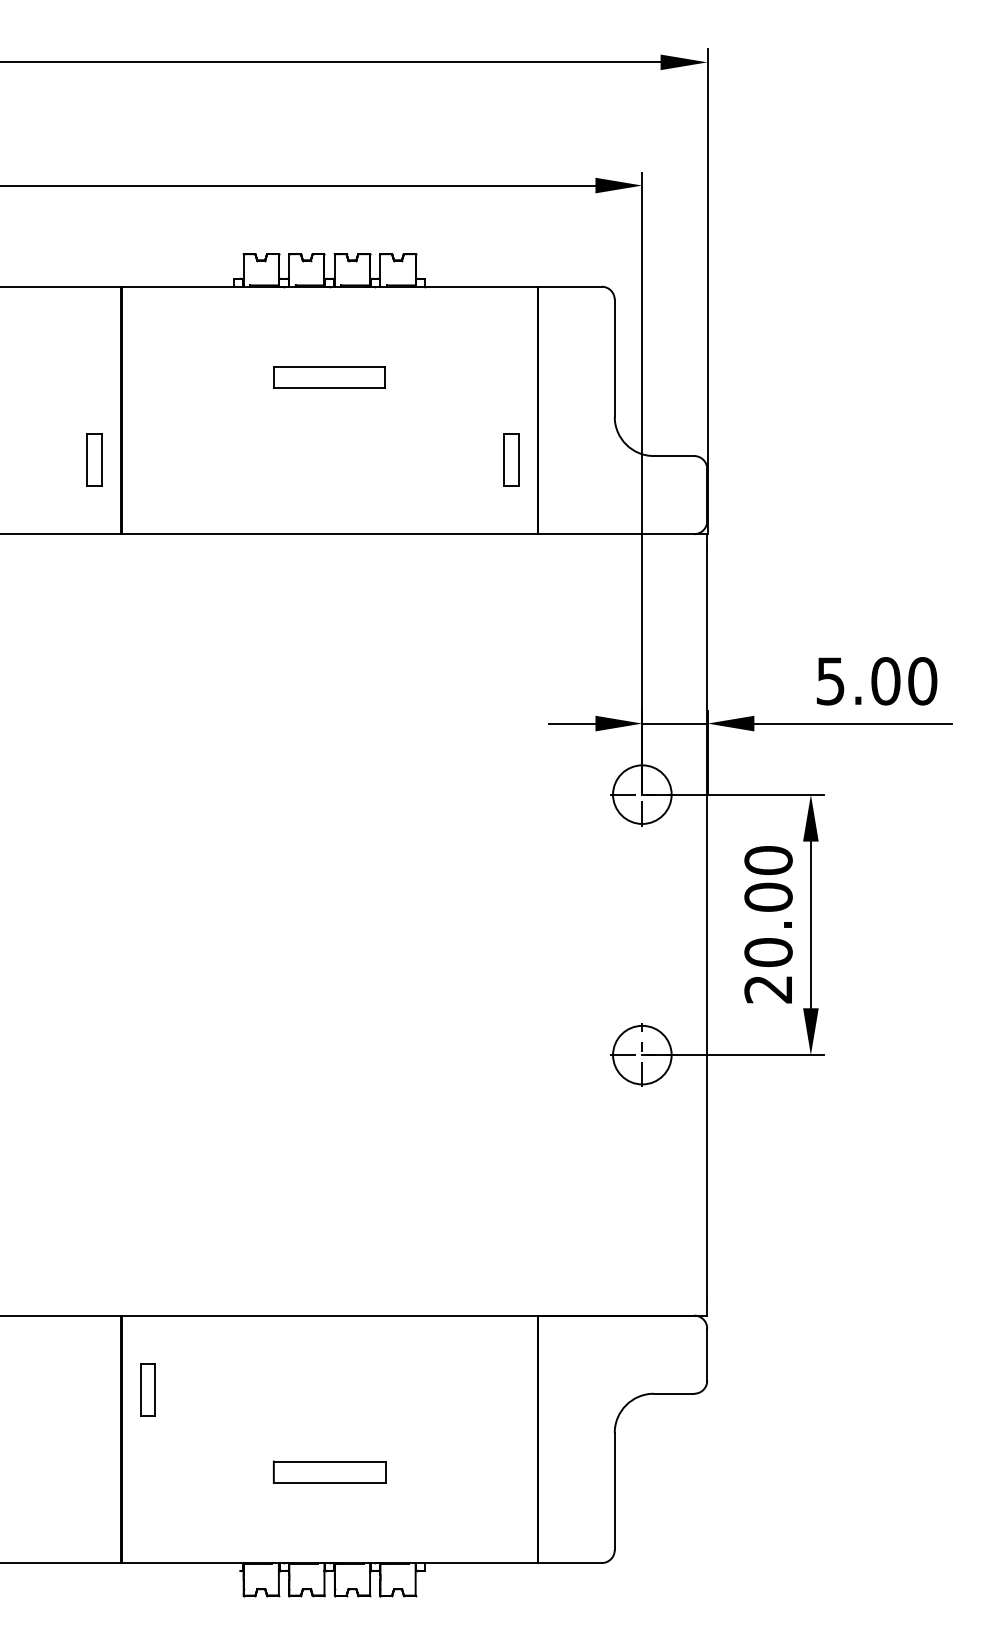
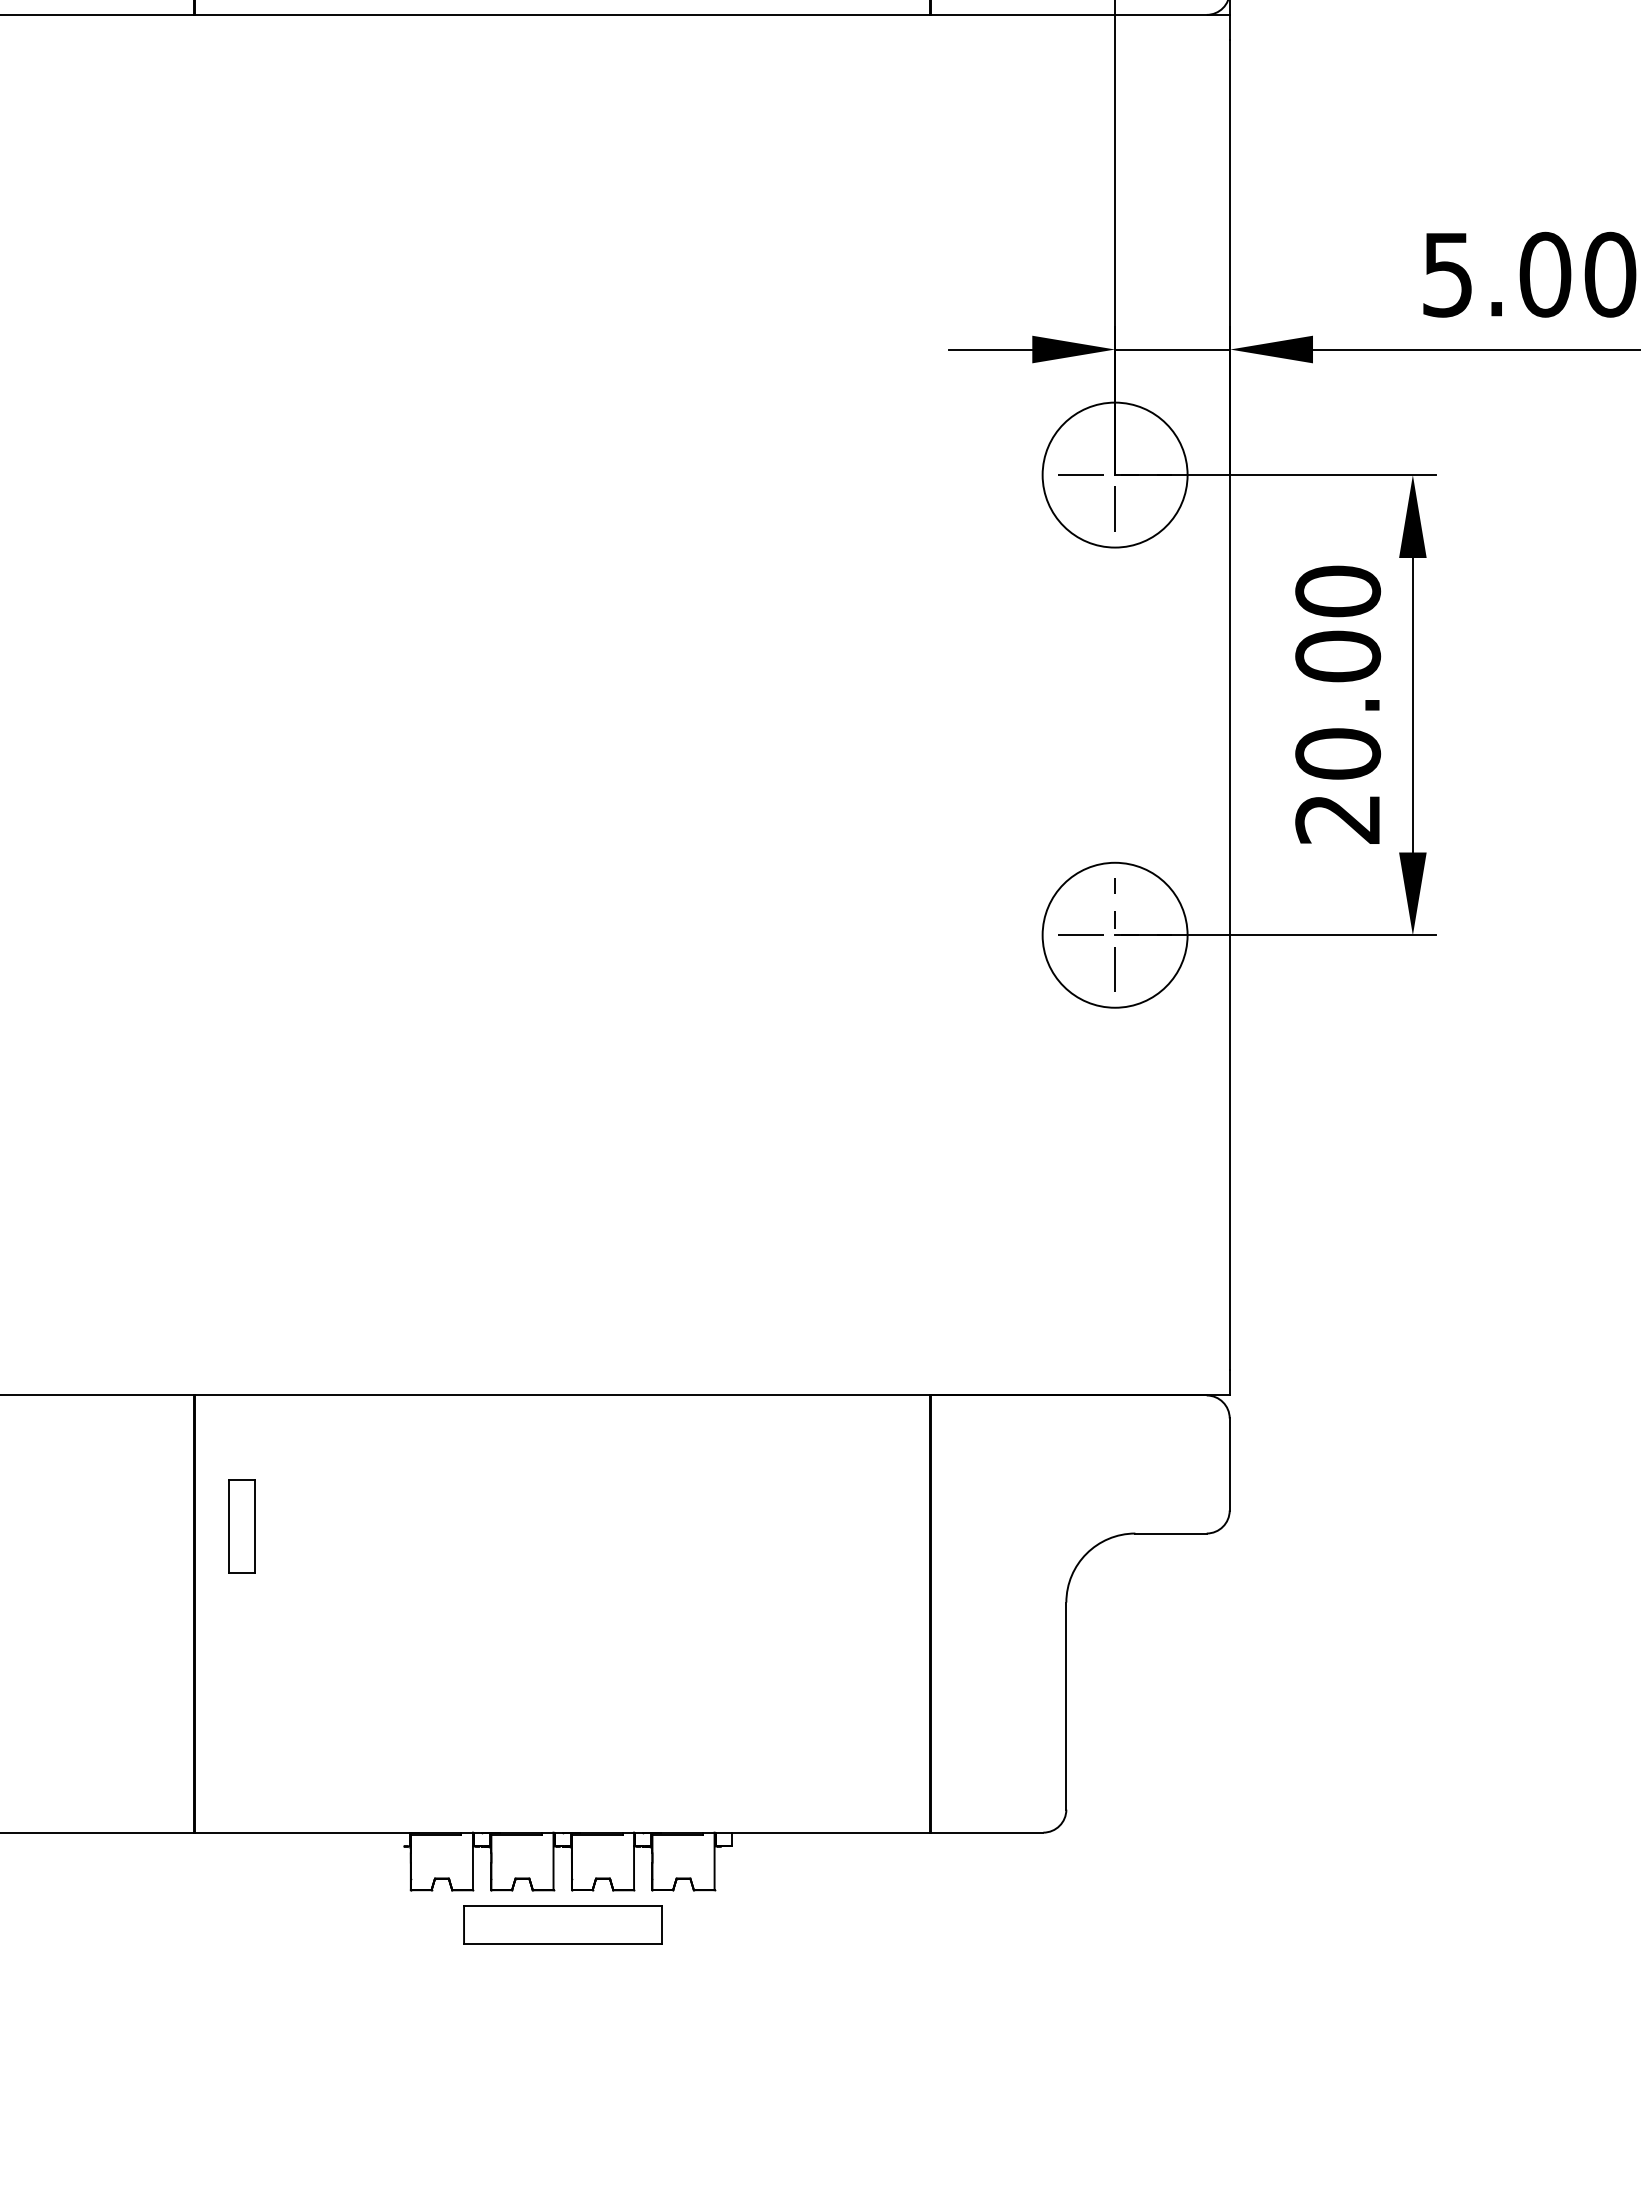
circle: (642, 794) -> (1115, 474), size x1.4
circle: (642, 1054) -> (1115, 934), size x1.4
part: (329, 1471) -> (562, 1923), moved

